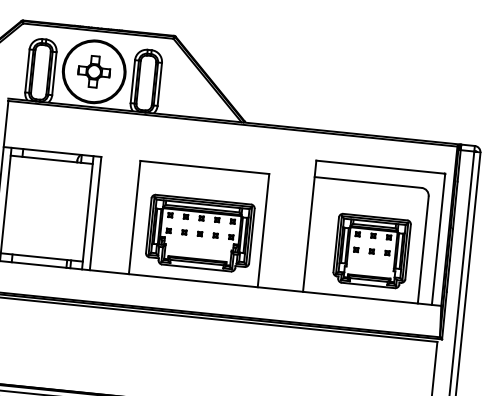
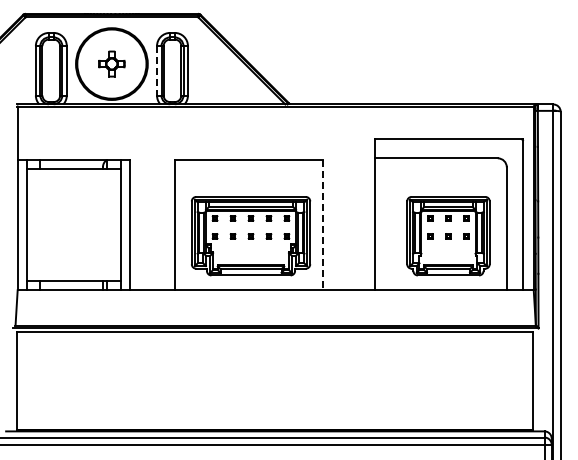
part: (93, 71) -> (111, 63), size x0.7
line: (133, 81) -> (157, 70), solid -> dashed
line: (263, 230) -> (322, 225), solid -> dashed

